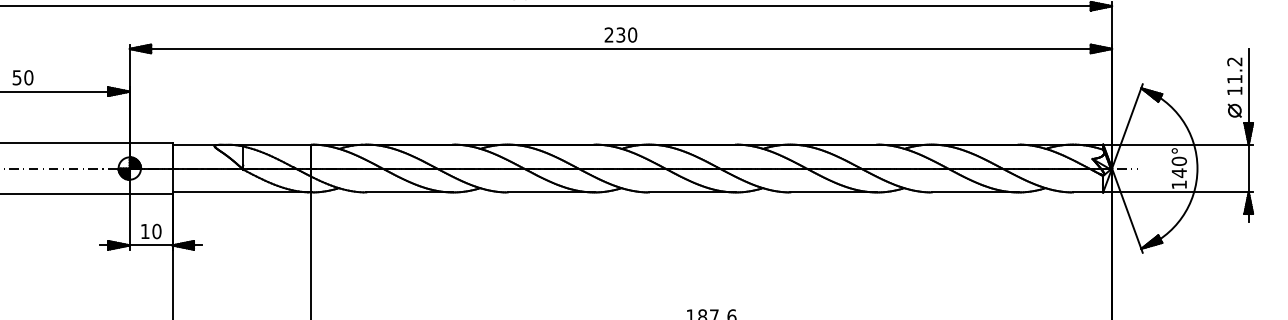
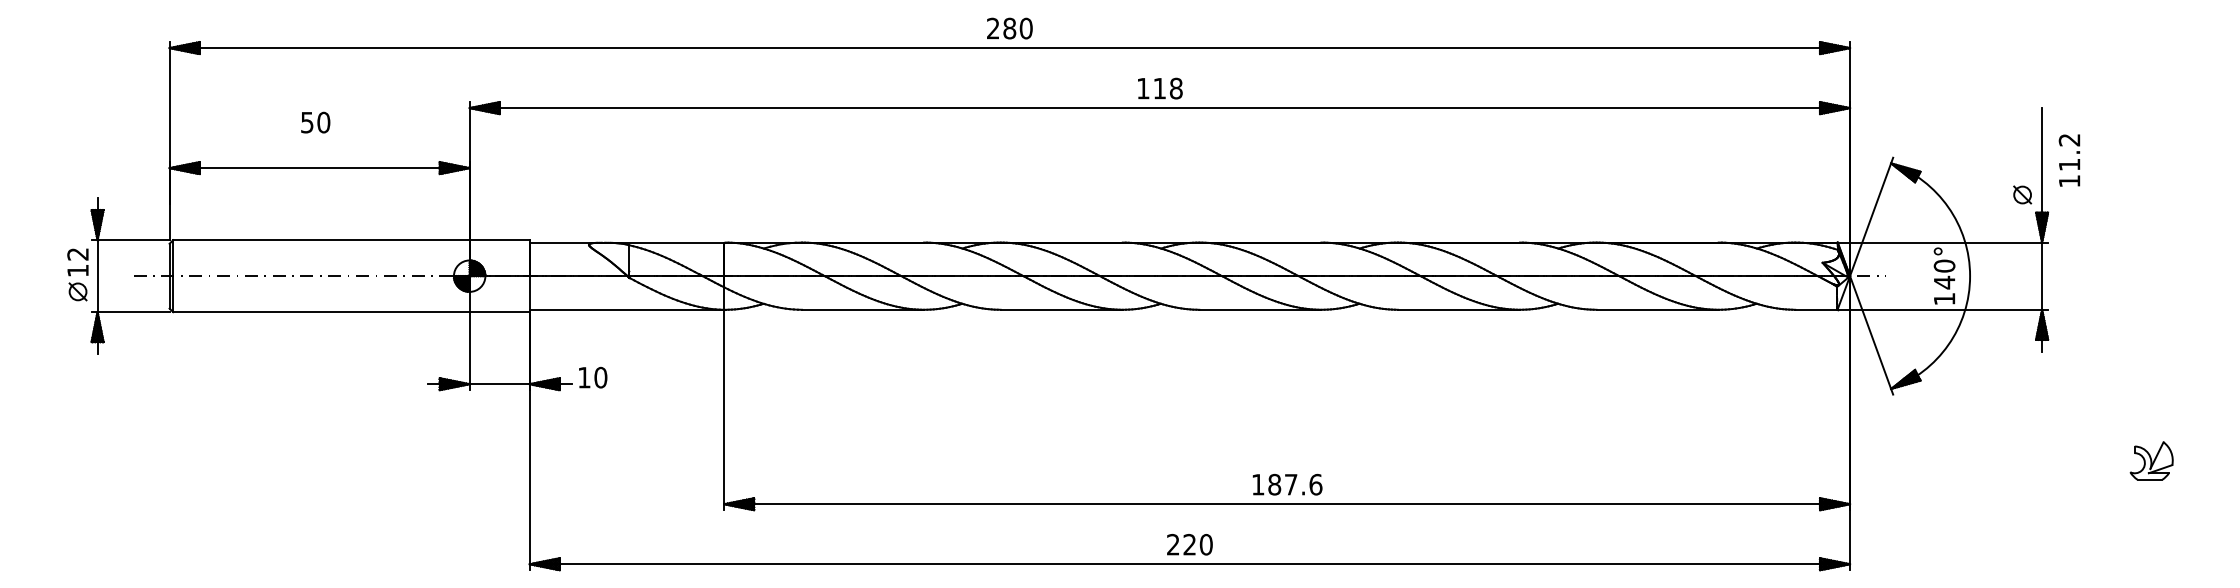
text: (620, 34) -> (1159, 88), 230 -> 118
text: (1234, 76) -> (2069, 160), moved
text: (22, 77) -> (315, 122), moved
text: (151, 231) -> (593, 377), moved

